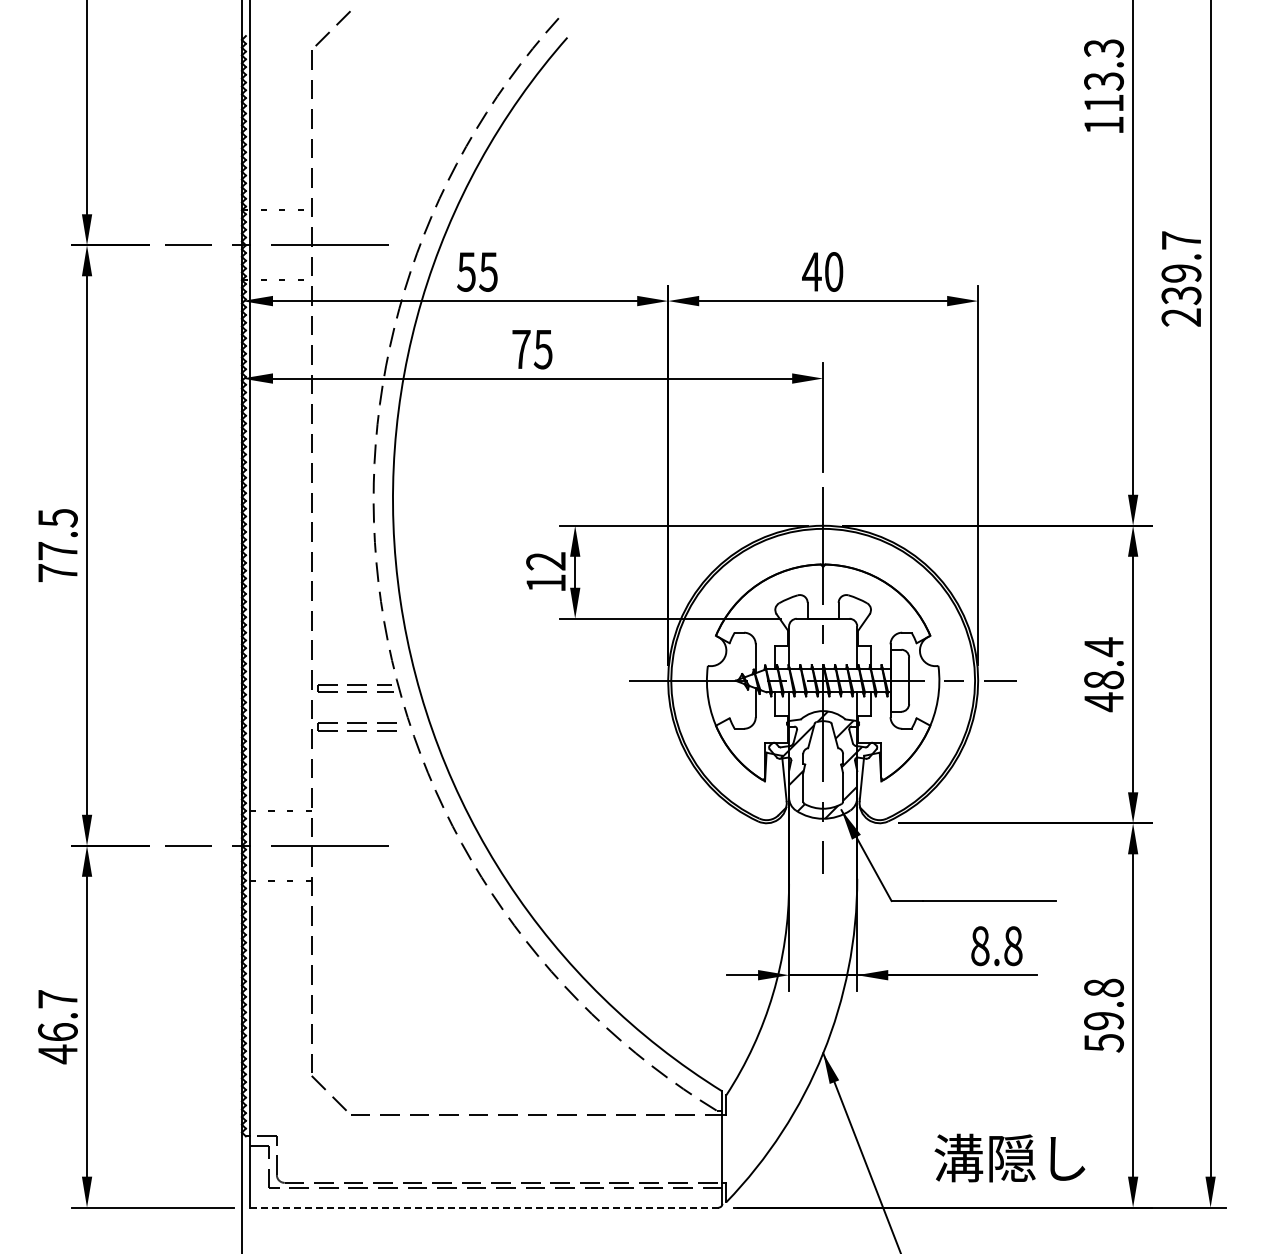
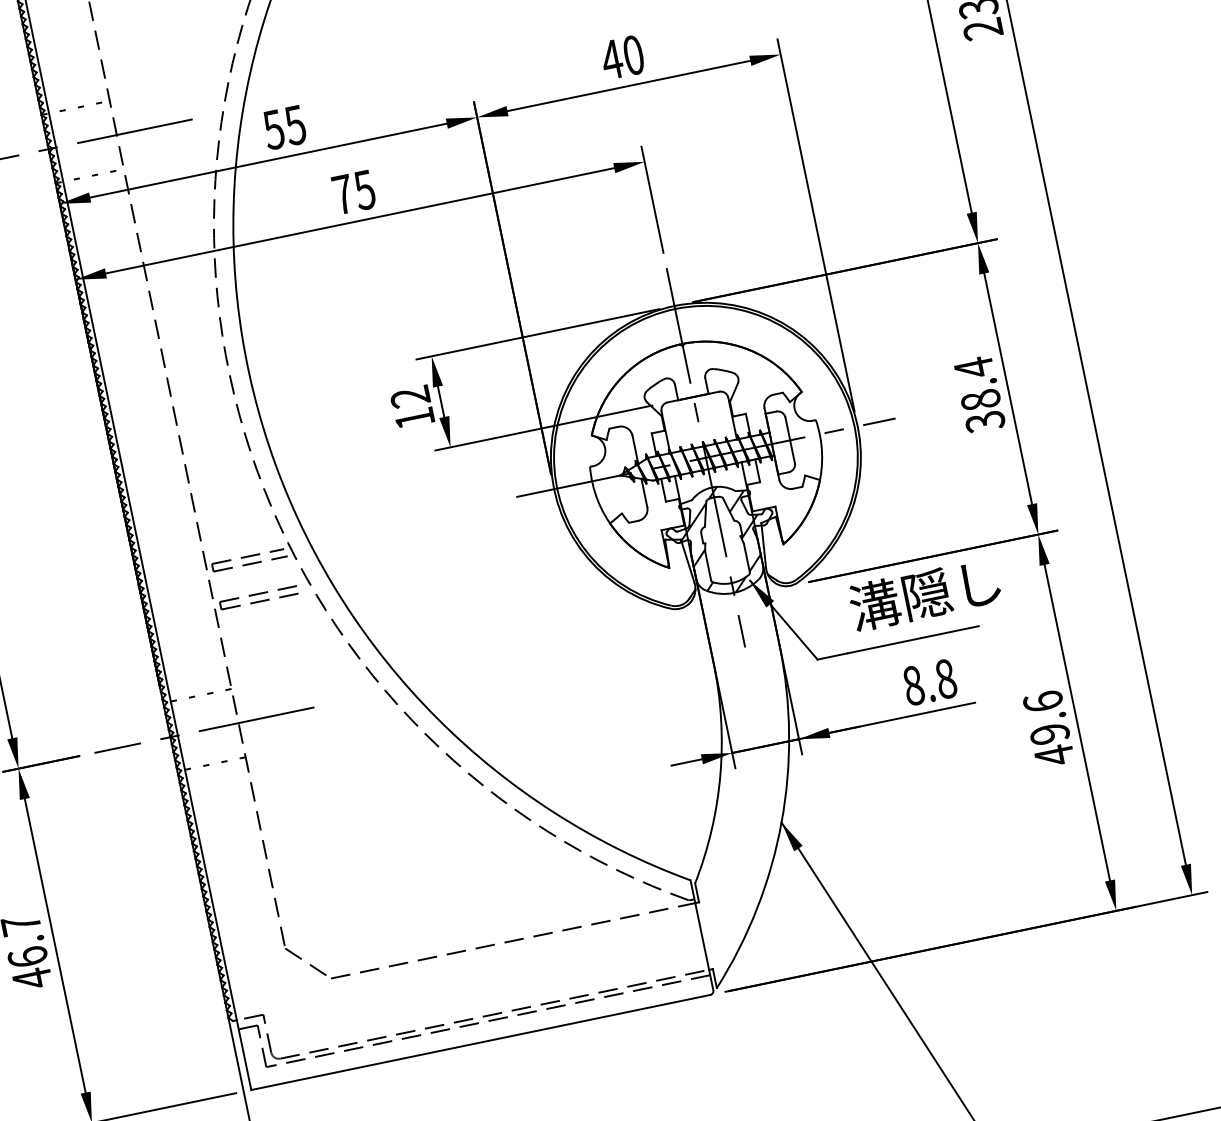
text: (1103, 702) -> (984, 422), 48.4 -> 38.4
text: (1103, 1015) -> (1048, 728), 59.8 -> 49.6
text: (1009, 1157) -> (924, 594), moved
line: (484, 1207) -> (481, 1042), dashed -> solid

